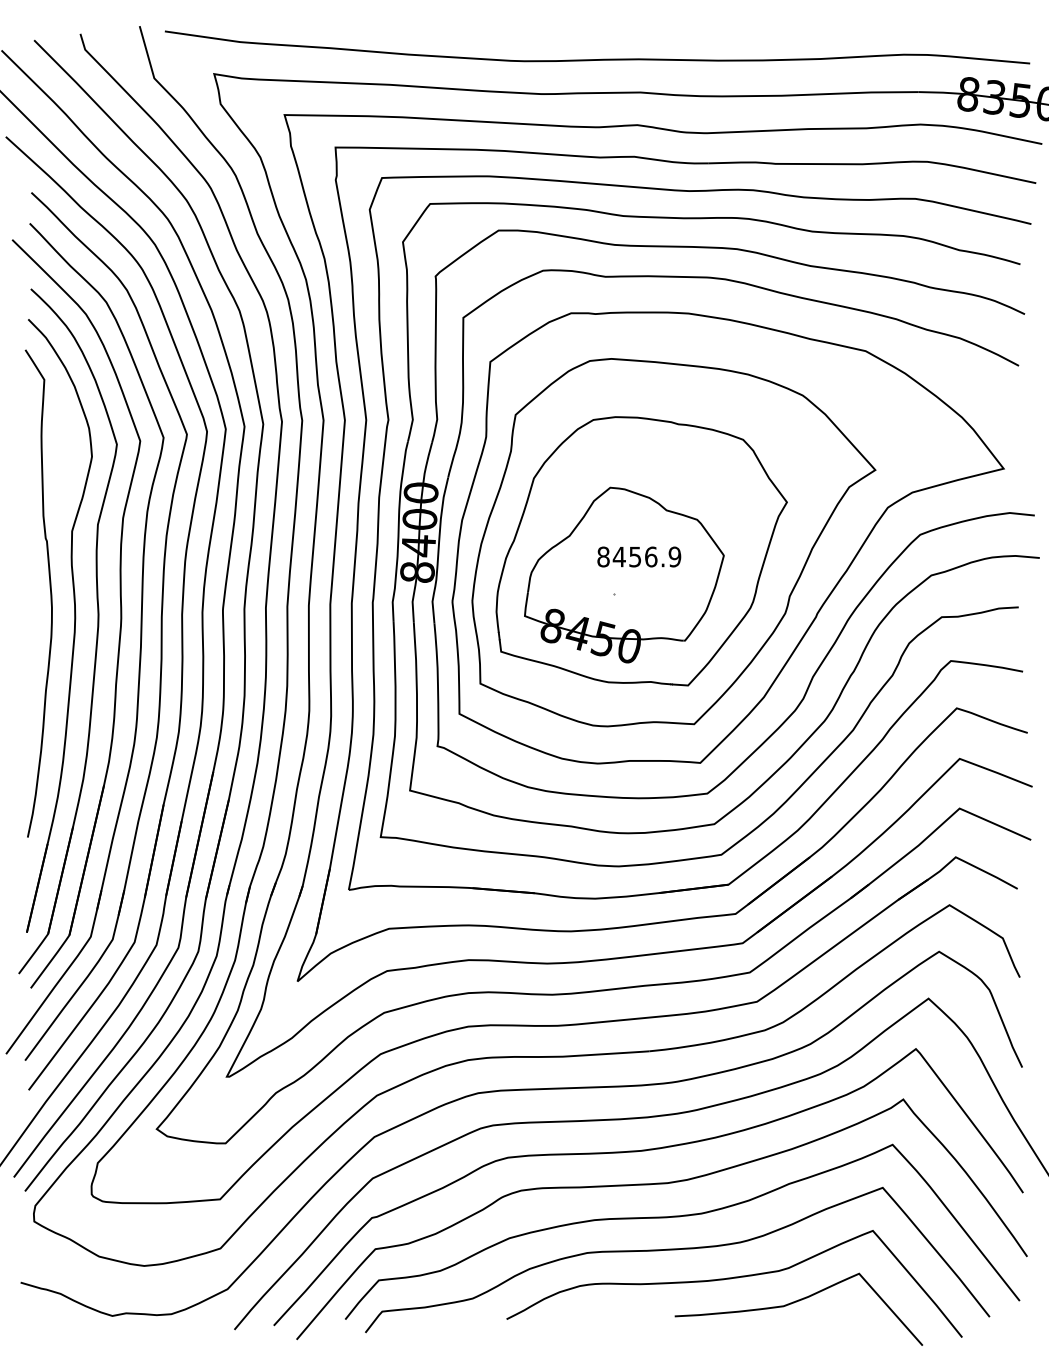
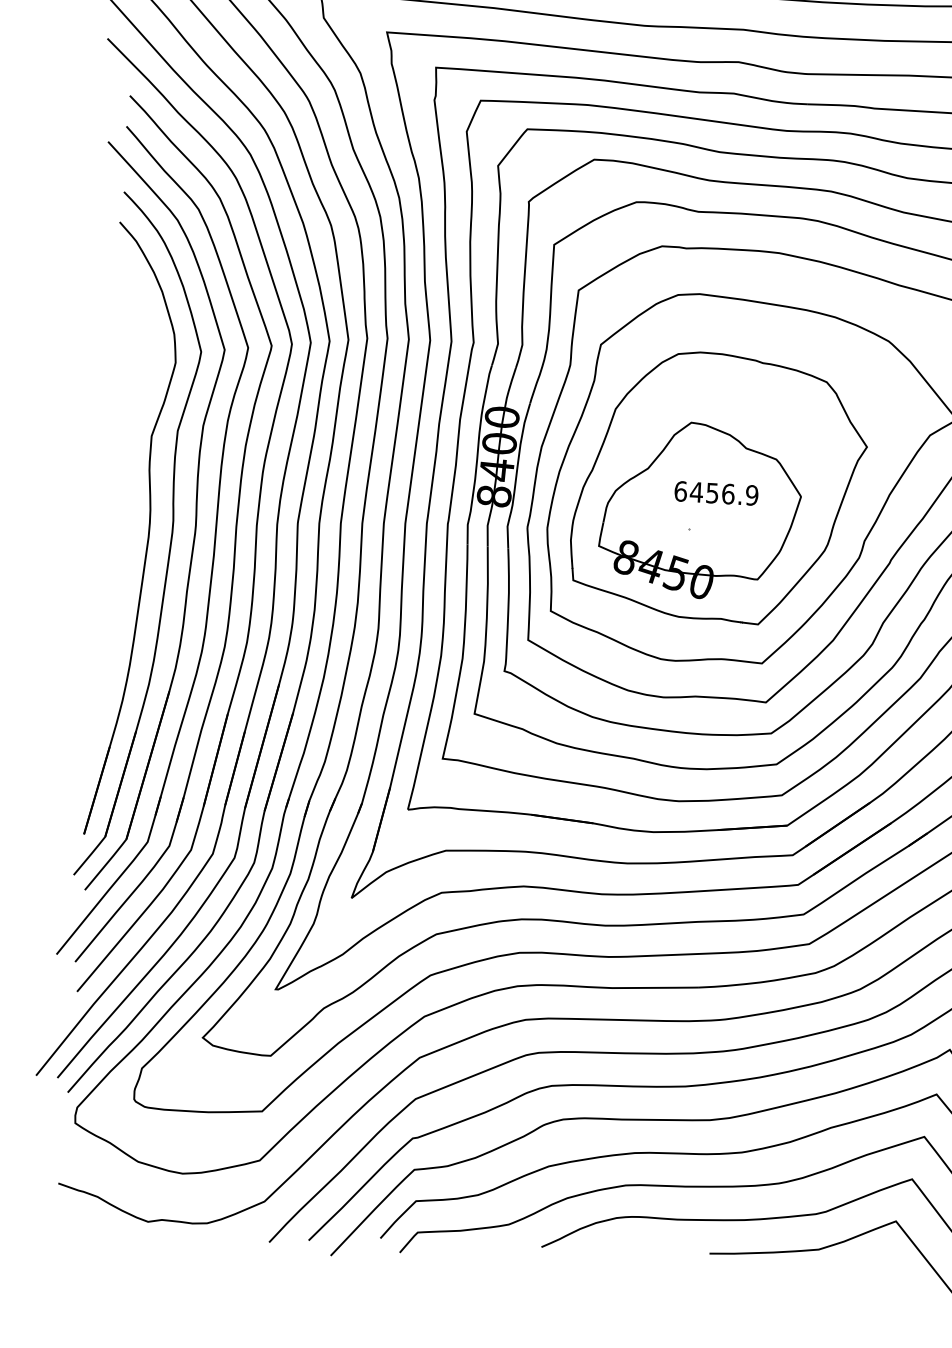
text: (603, 556) -> (680, 490), 8456.9 -> 6456.9
curve: (50, 593) -> (126, 497), removed

